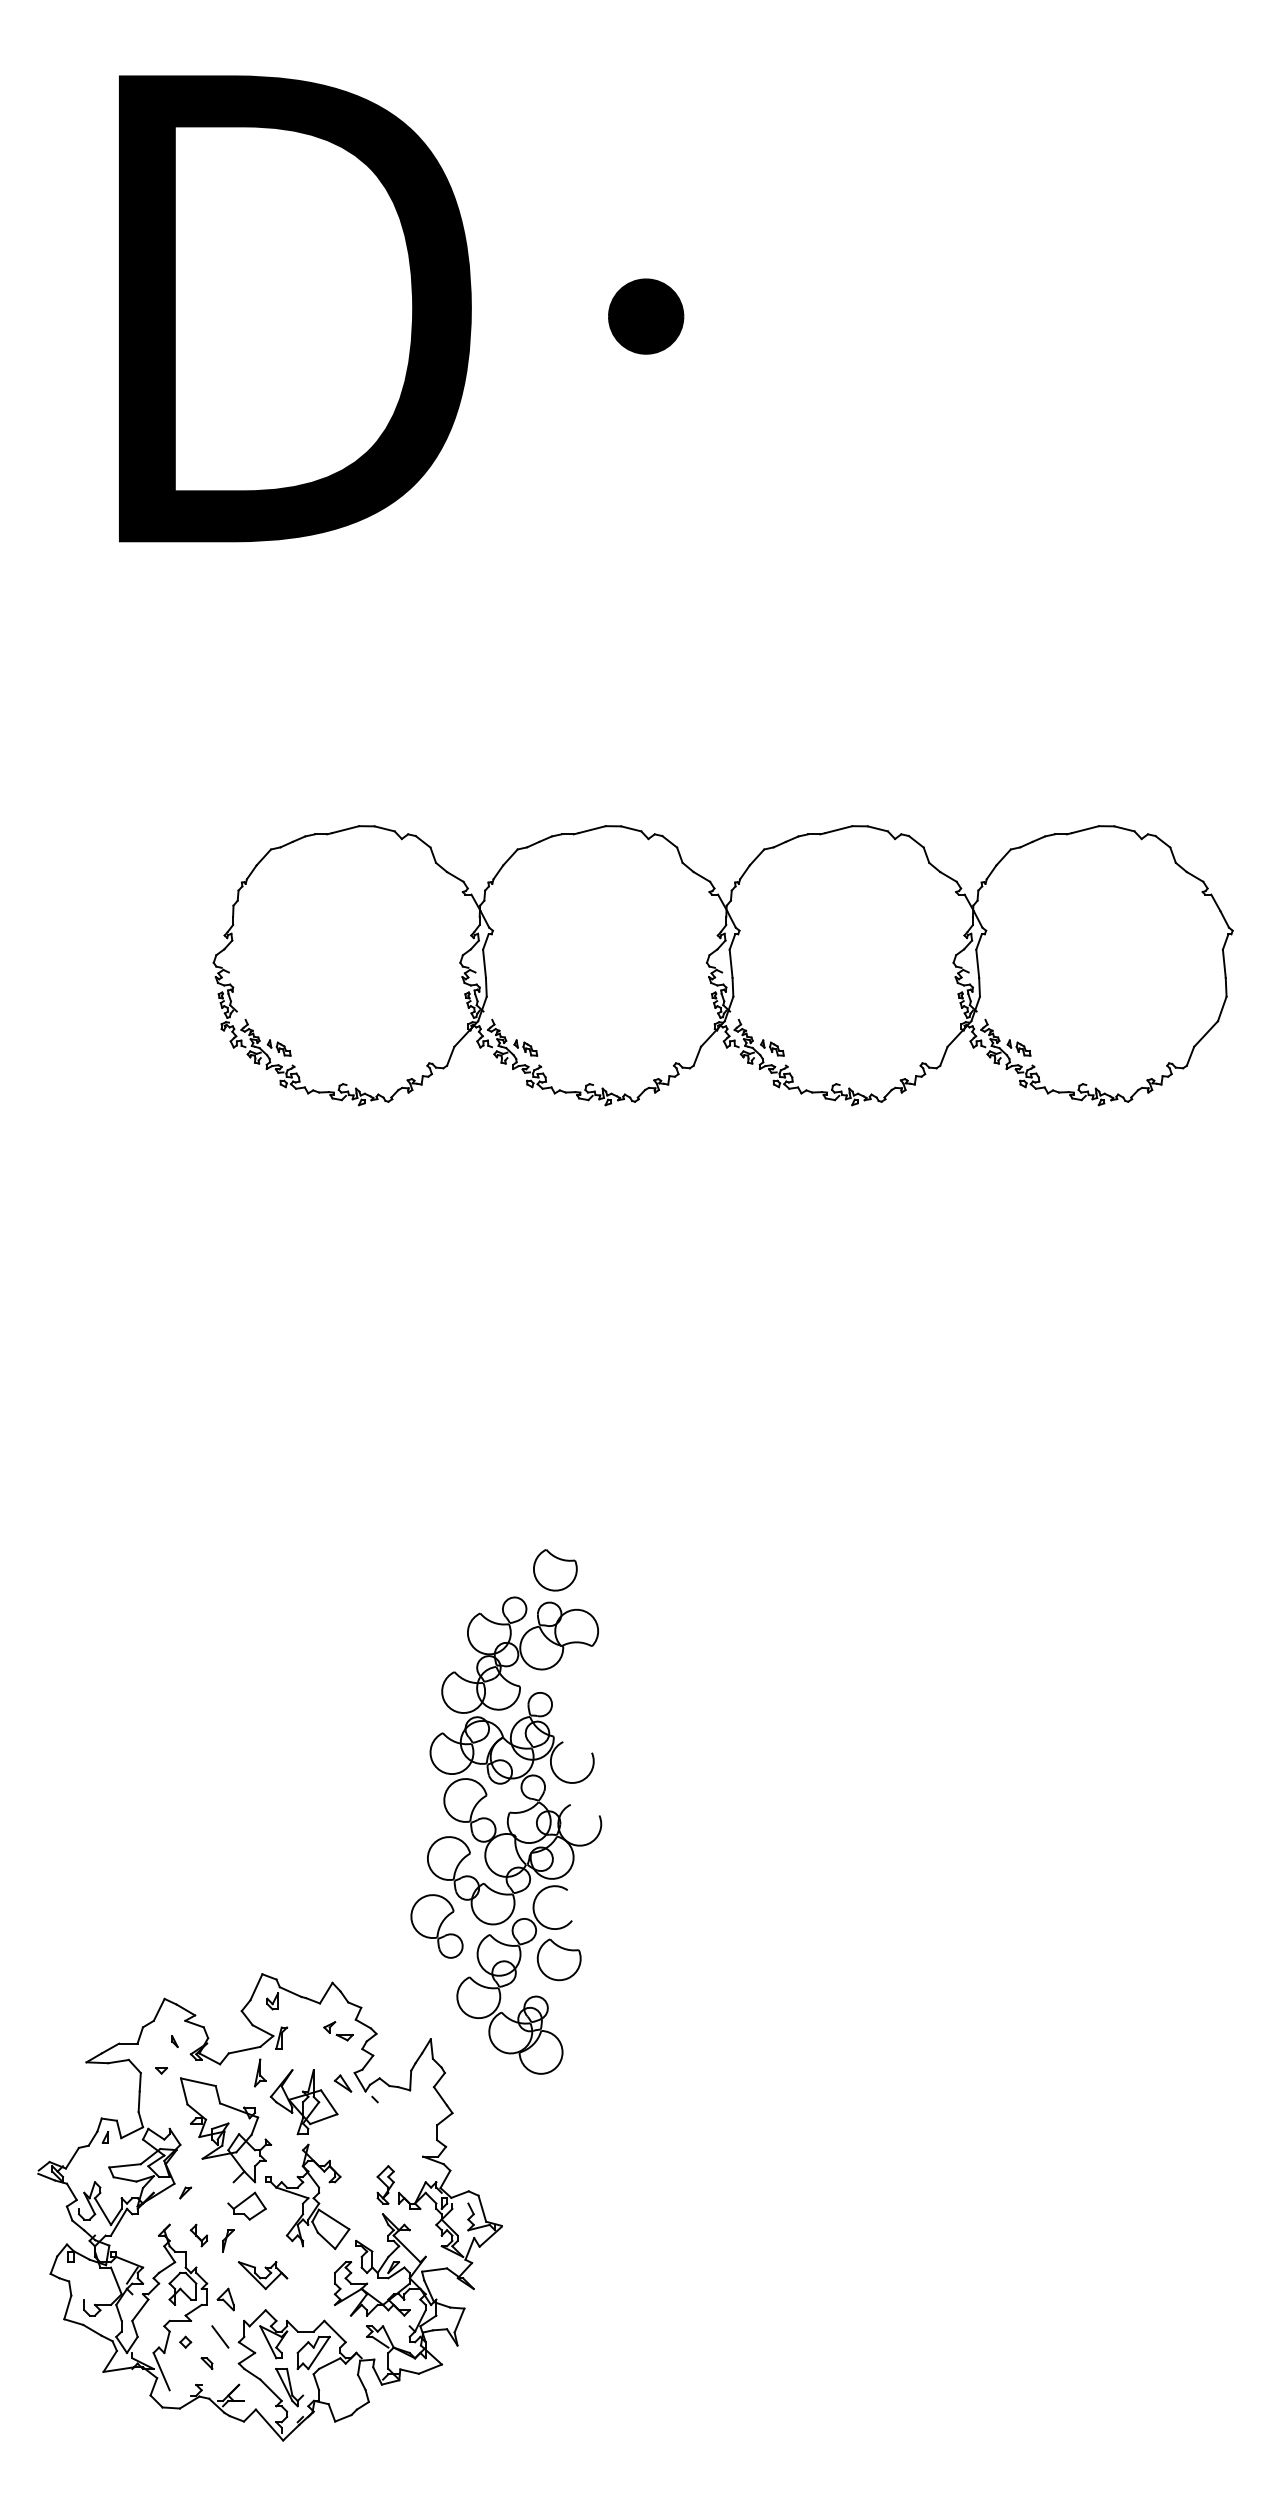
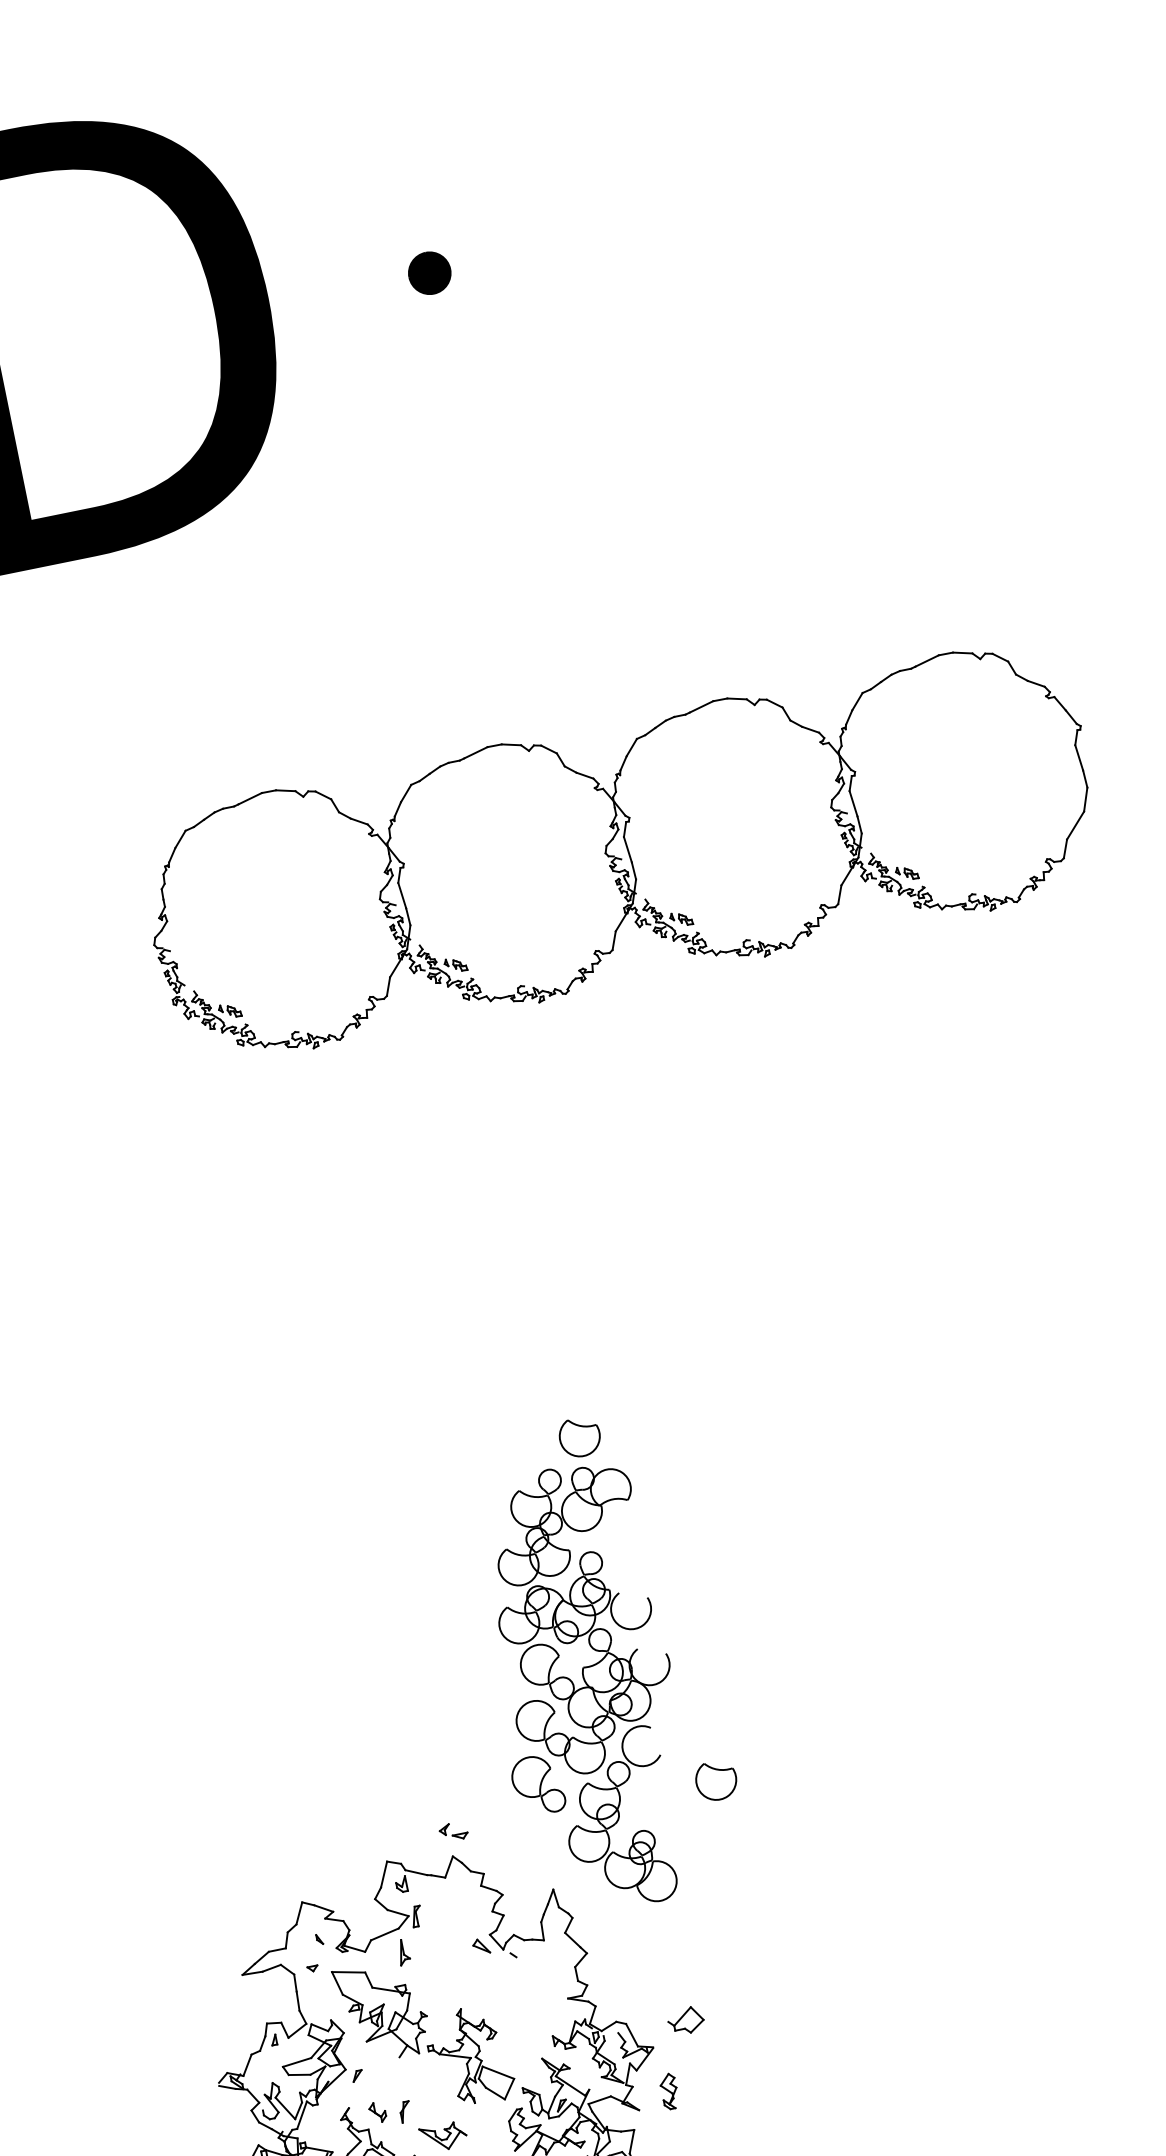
part: (646, 316) -> (429, 273), size x0.6
part: (558, 1959) -> (715, 1780), moved
part: (338, 2031) -> (453, 1832), moved
part: (303, 2102) -> (448, 1971), removed
part: (385, 2184) -> (669, 2091), moved
part: (246, 2205) -> (685, 2020), moved

